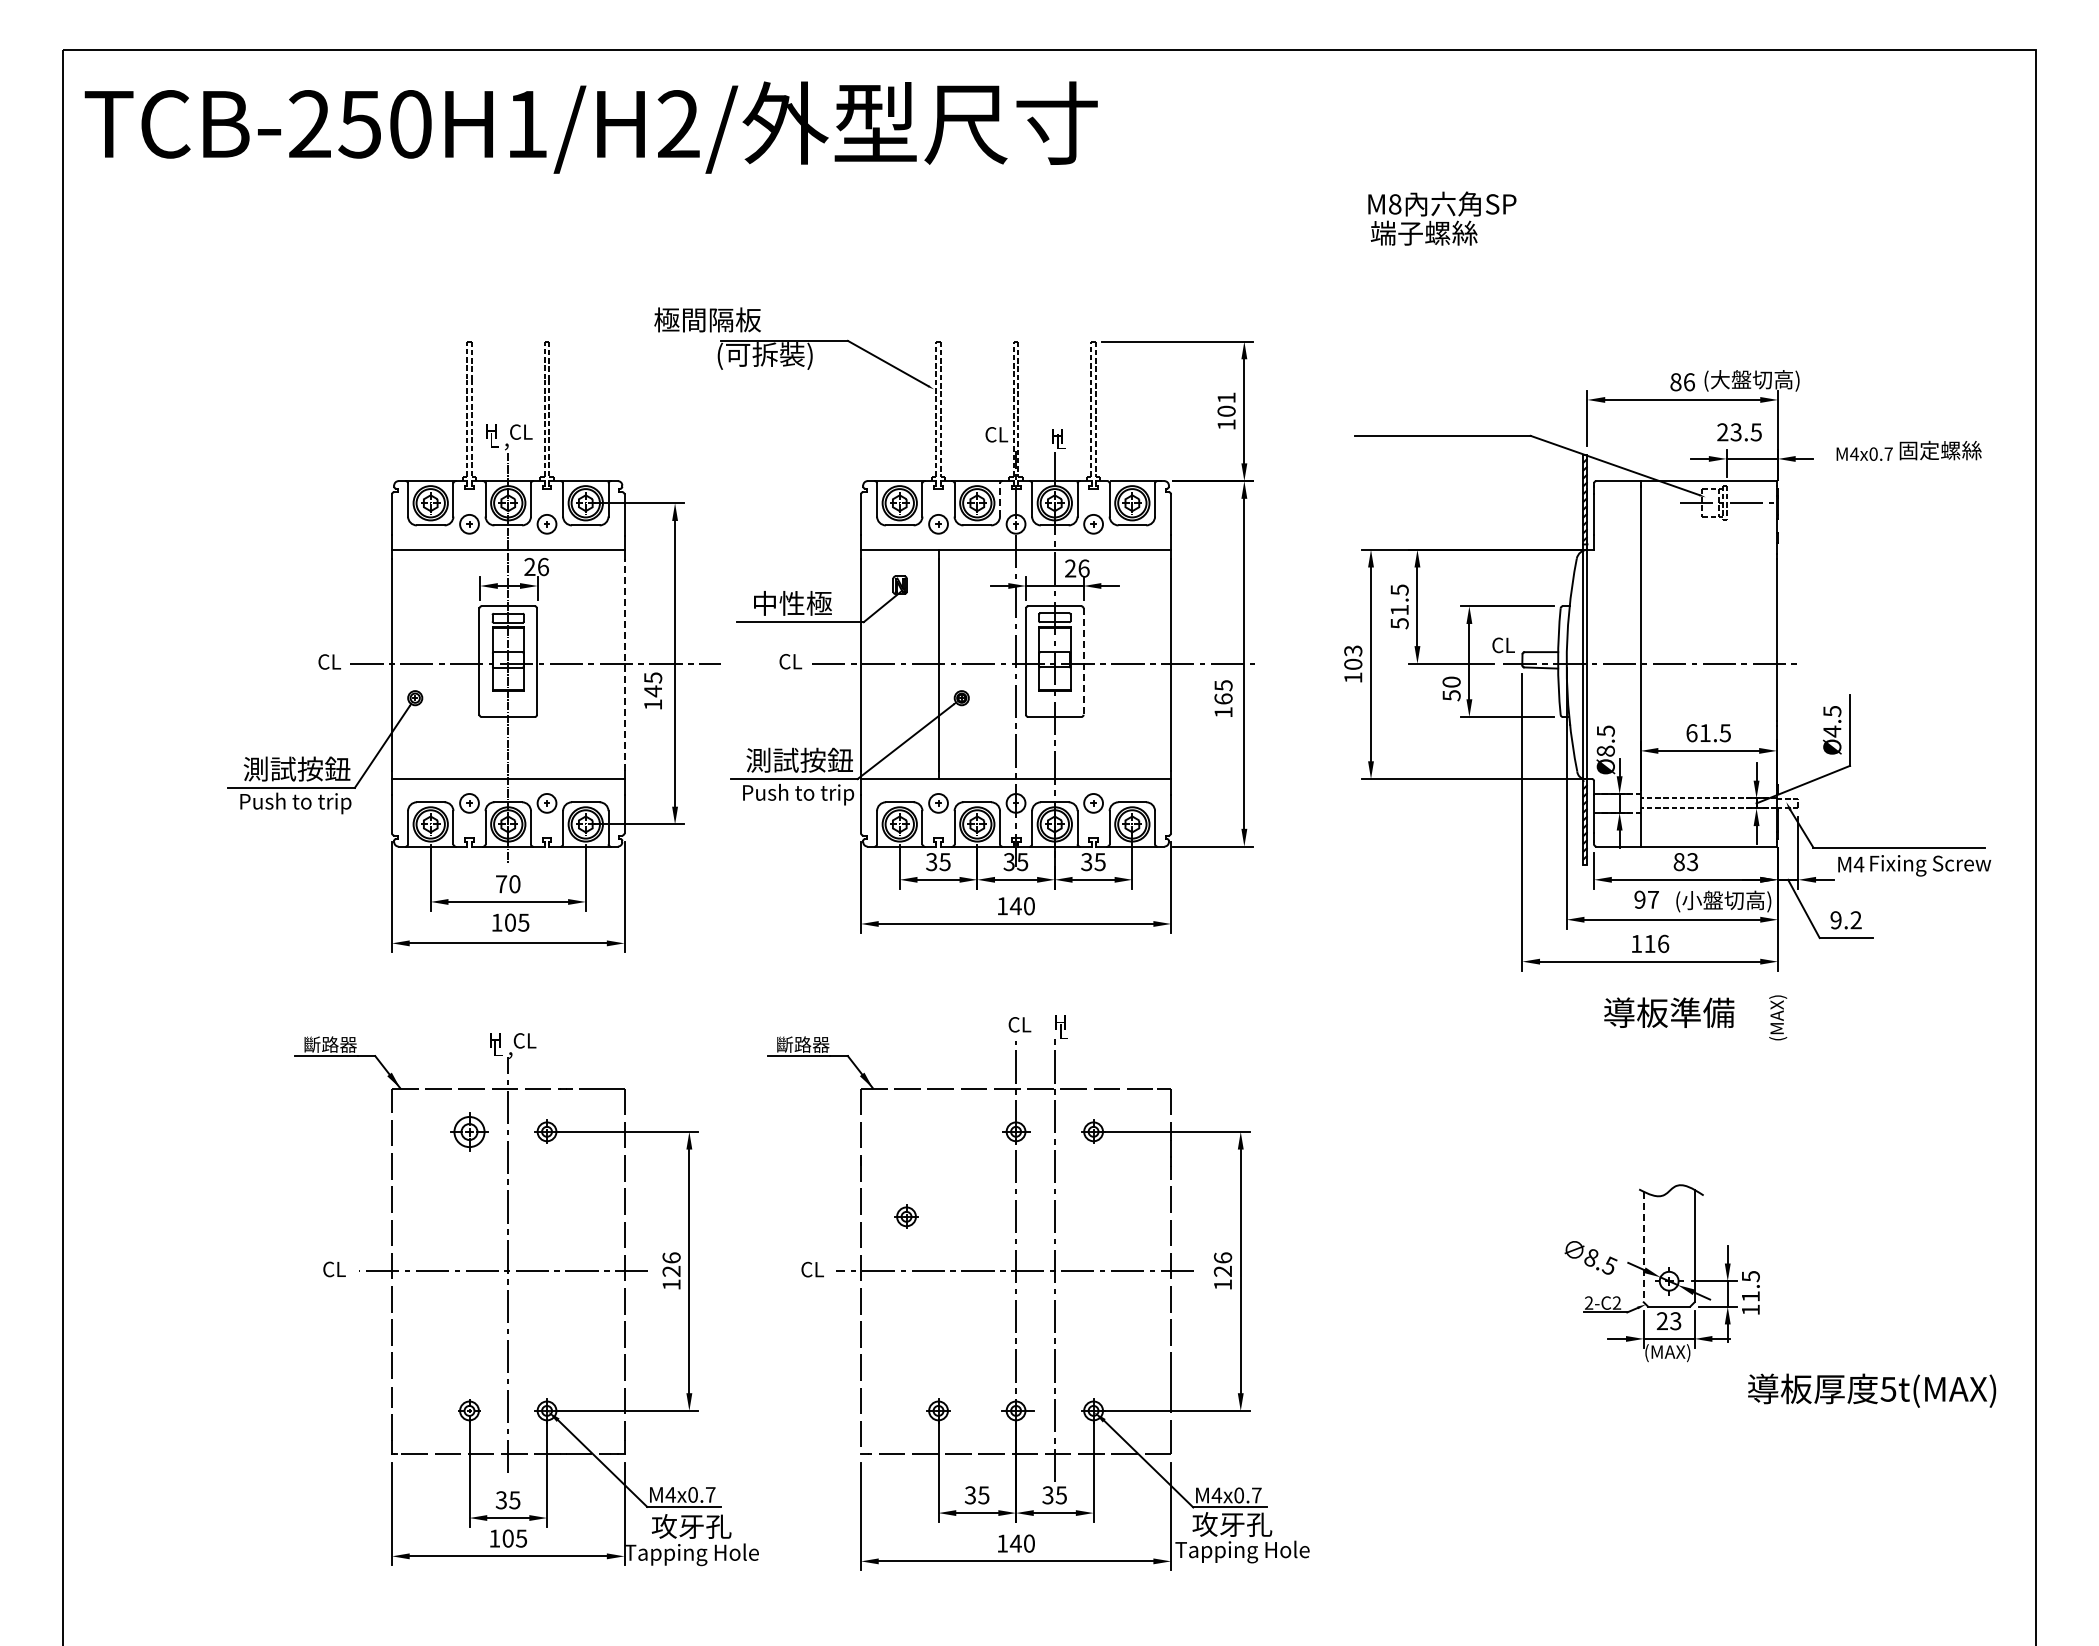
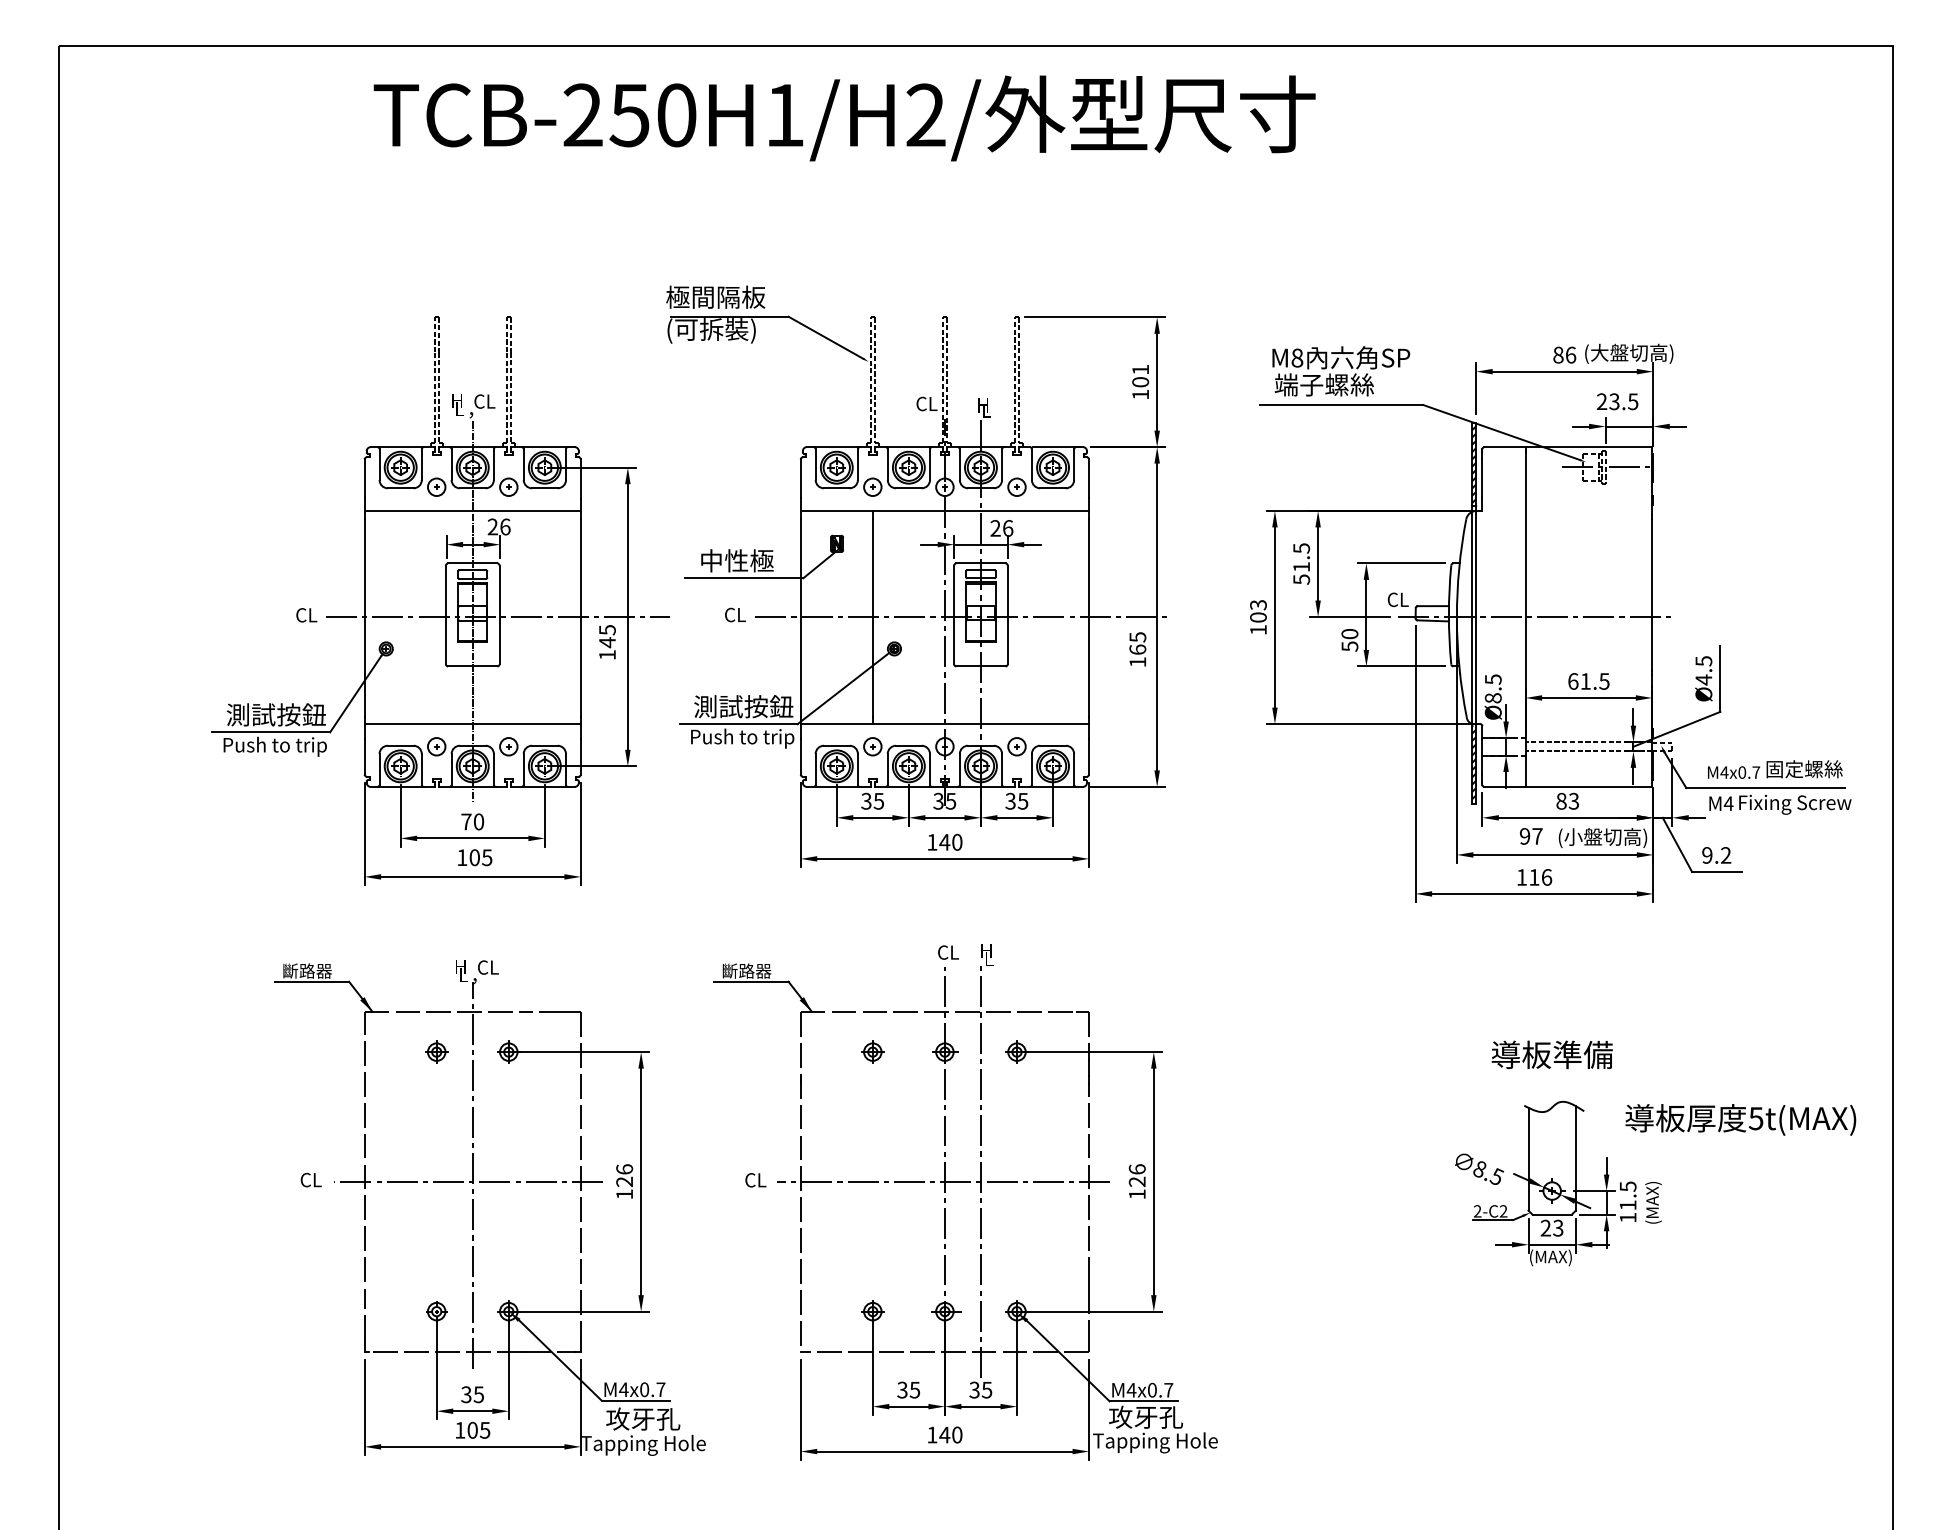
text: (590, 127) -> (843, 118), moved
text: (1442, 218) -> (1341, 371), moved
text: (707, 319) -> (715, 296), moved
text: (1908, 450) -> (1774, 769), moved
line: (1000, 499) -> (930, 464), dashed -> solid
line: (1083, 662) -> (1007, 615), dashed -> solid
line: (624, 664) -> (580, 617), dashed -> solid
text: (1669, 1012) -> (1552, 1054), moved
text: (1778, 1017) -> (1653, 1202), moved
part: (469, 1131) -> (436, 1051), size x0.62
part: (906, 1216) -> (872, 1051), moved
line: (1643, 1247) -> (1528, 1159), dashed -> solid
text: (1872, 1390) -> (1741, 1119), moved

